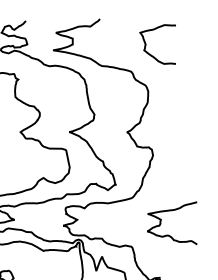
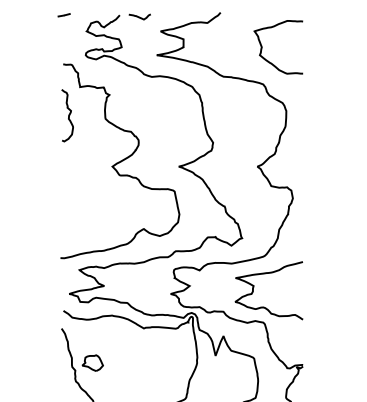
curve: (40, 21) -> (139, 16), added
curve: (146, 44) -> (262, 47), moved
curve: (161, 220) -> (254, 287), moved

